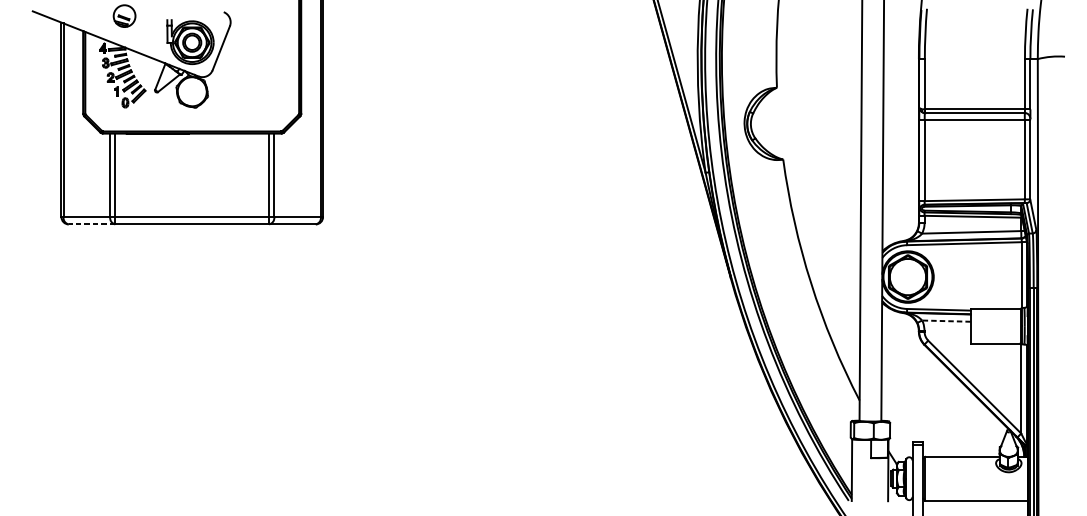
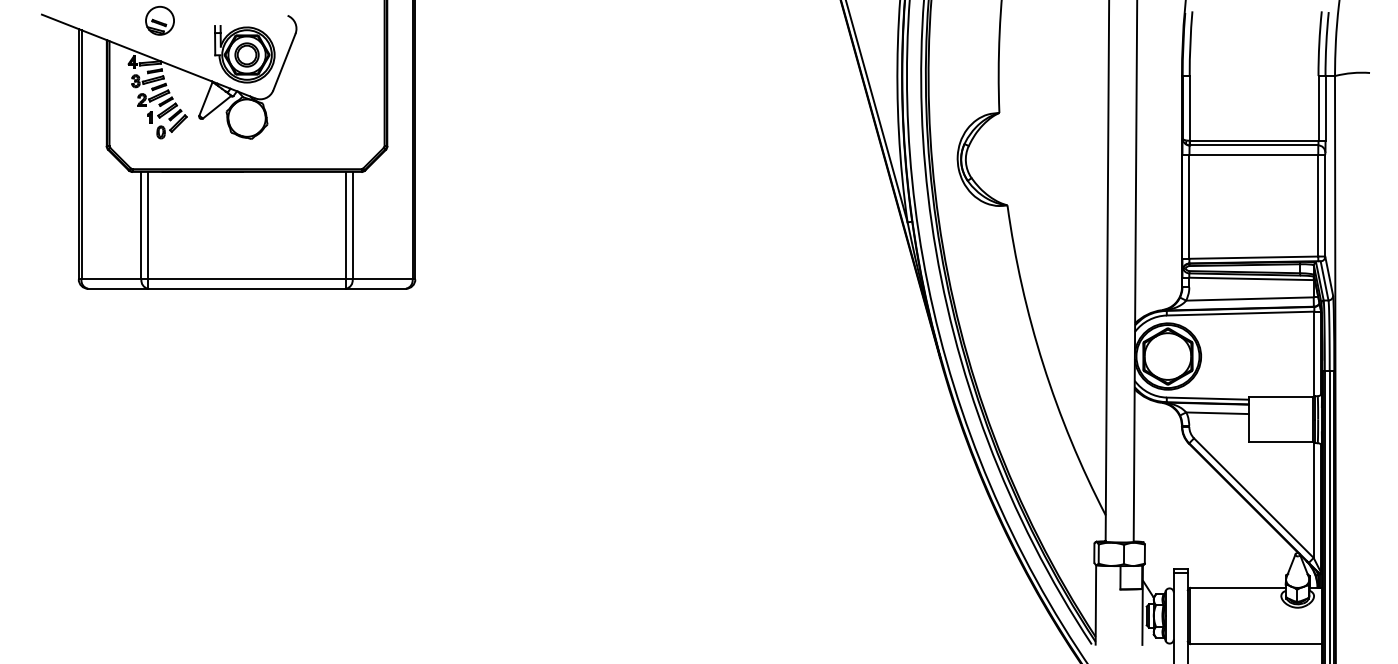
line: (92, 224) -> (118, 288), dashed -> solid
line: (946, 321) -> (1217, 413), dashed -> solid

